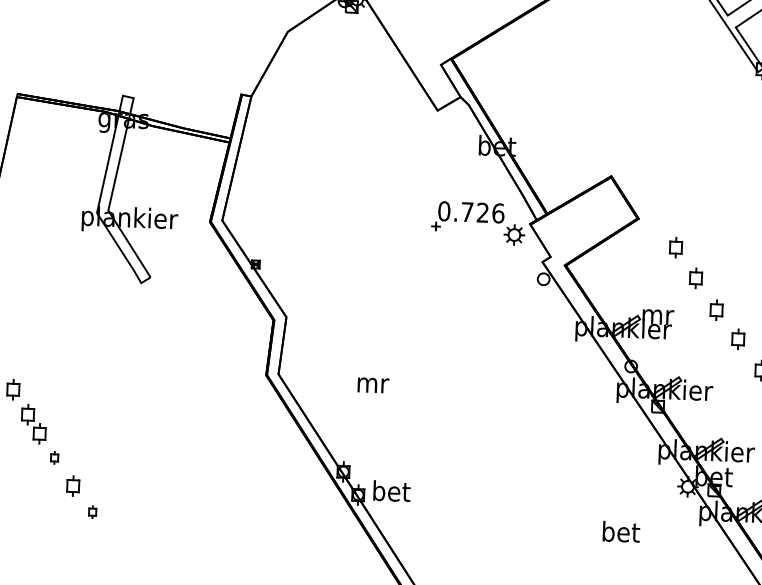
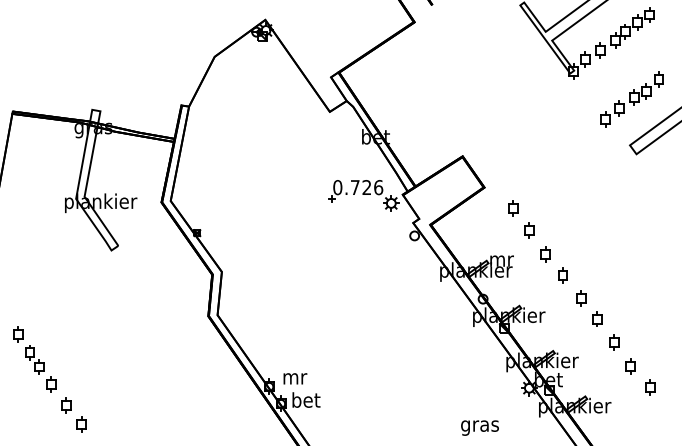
text: (373, 384) -> (295, 378), moved
part: (54, 457) -> (51, 384), size x1.67
part: (92, 512) -> (81, 424), size x1.67
text: (619, 533) -> (479, 425), bet -> gras

